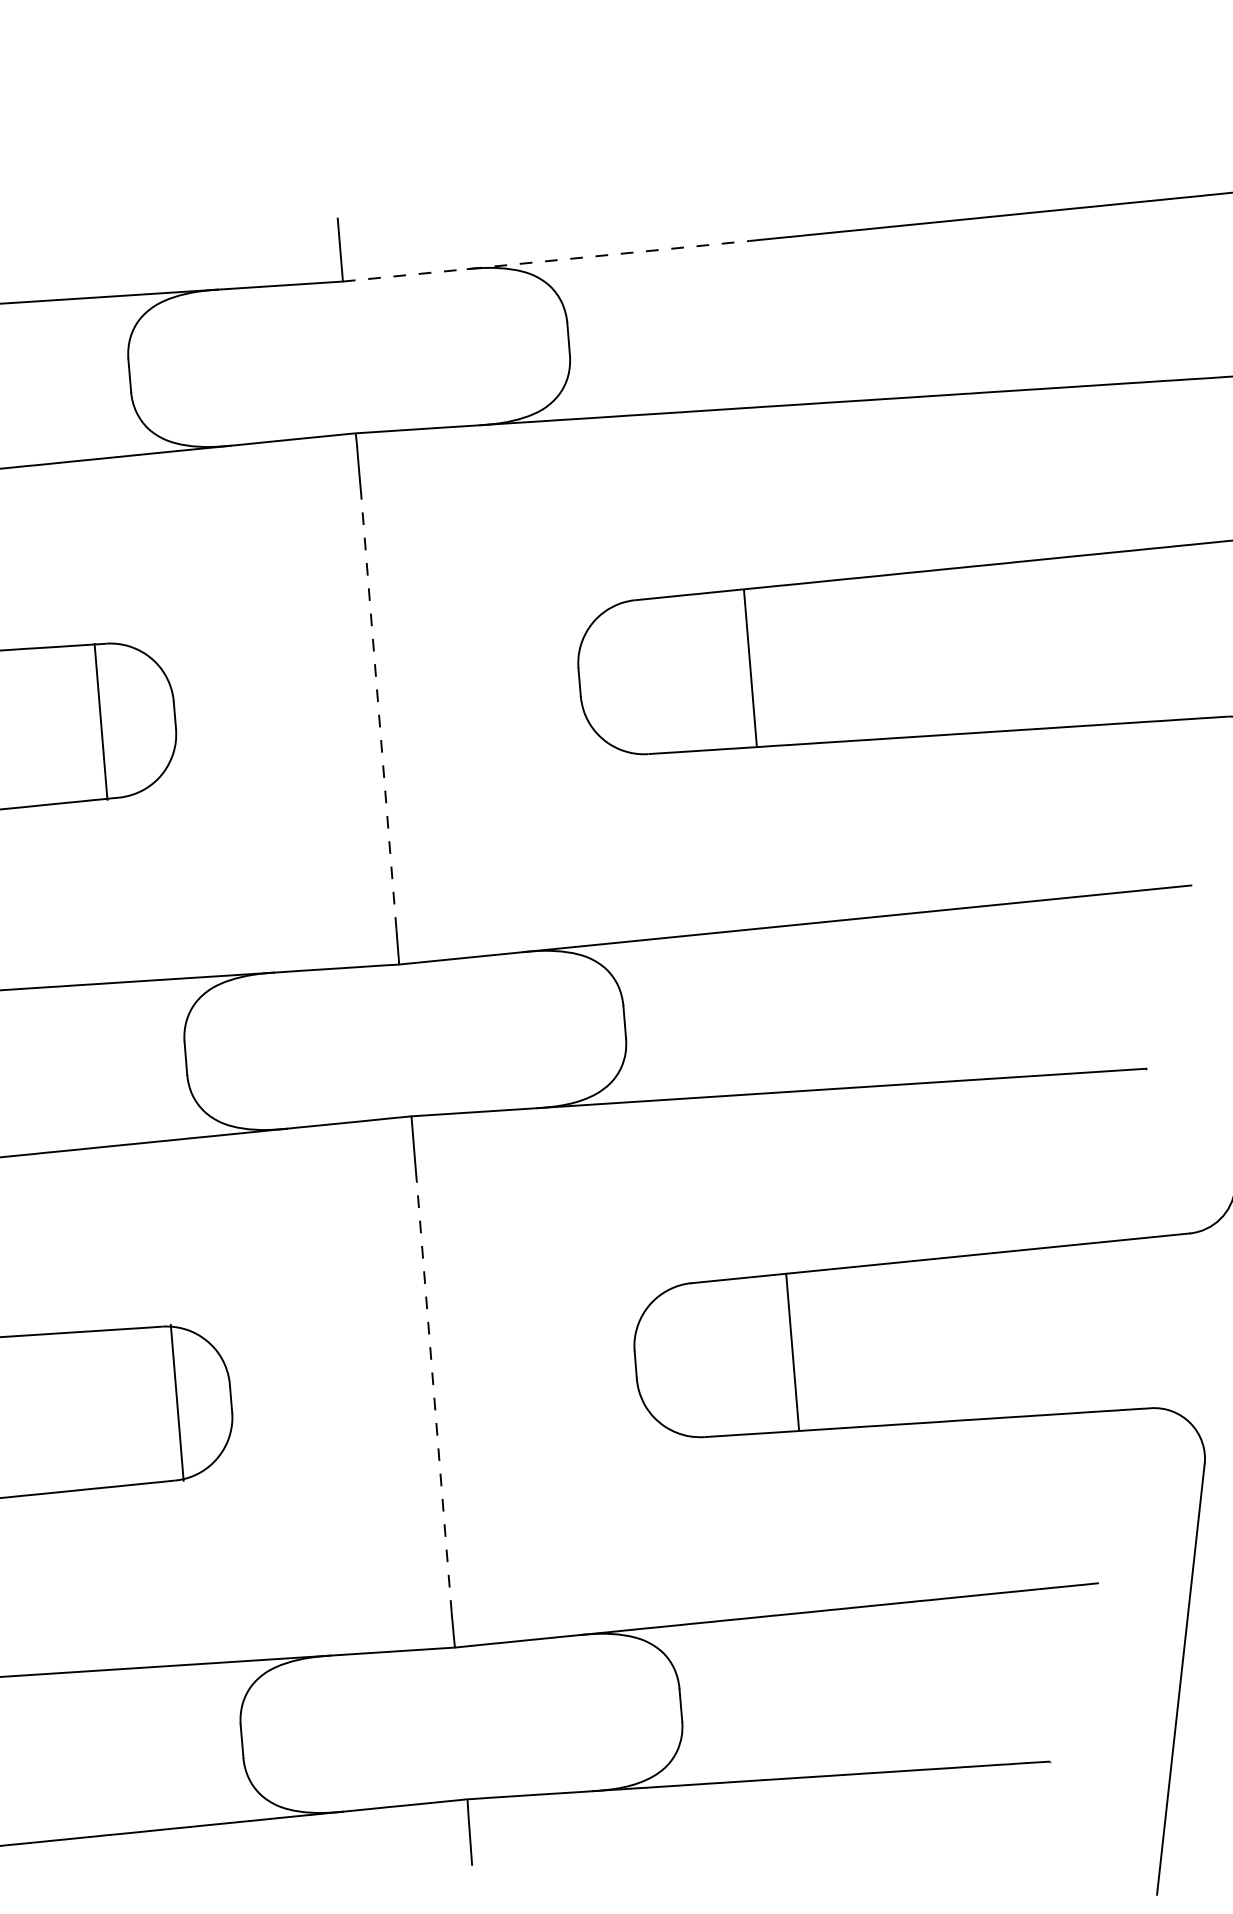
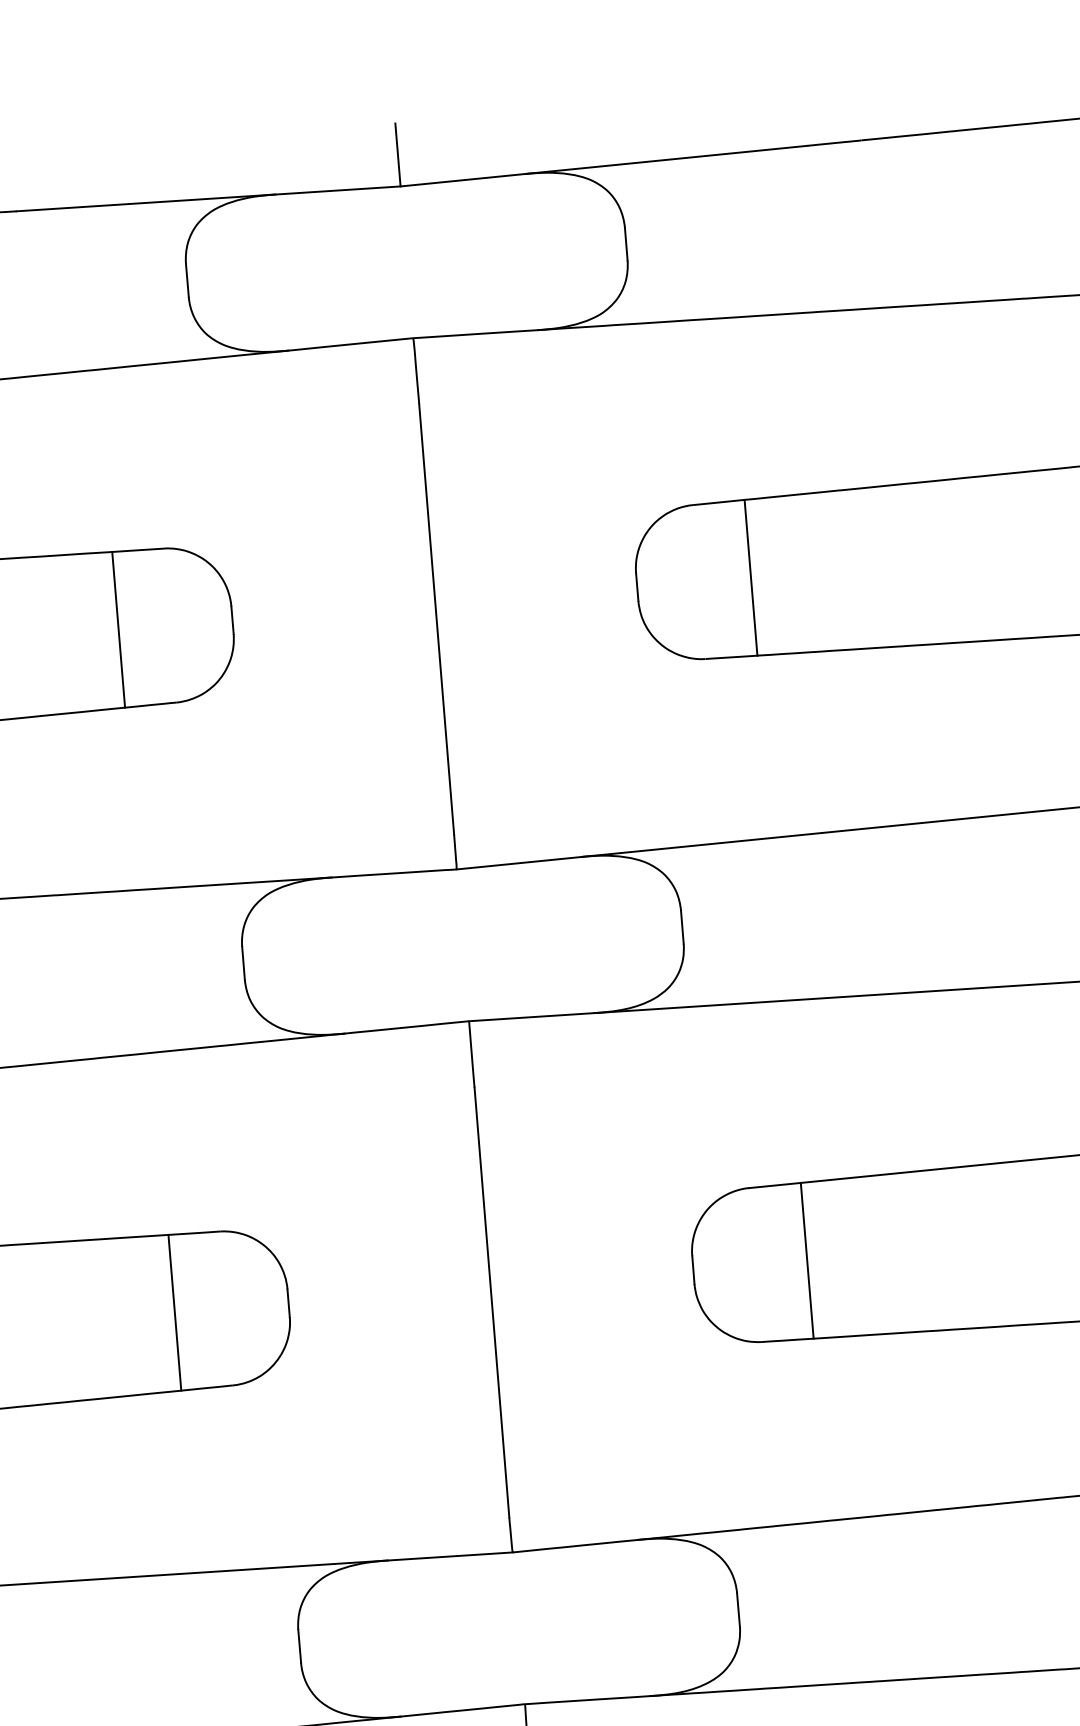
line: (546, 261) -> (604, 166), dashed -> solid
line: (749, 667) -> (750, 577), moved
line: (379, 714) -> (437, 619), dashed -> solid
line: (100, 721) -> (118, 629), moved
line: (792, 1351) -> (807, 1260), moved
line: (434, 1397) -> (492, 1302), dashed -> solid
line: (176, 1402) -> (174, 1312), moved

